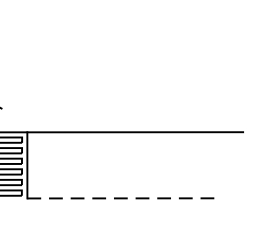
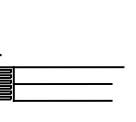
line: (123, 166) -> (62, 84), added
line: (123, 197) -> (62, 100), dashed -> solid

